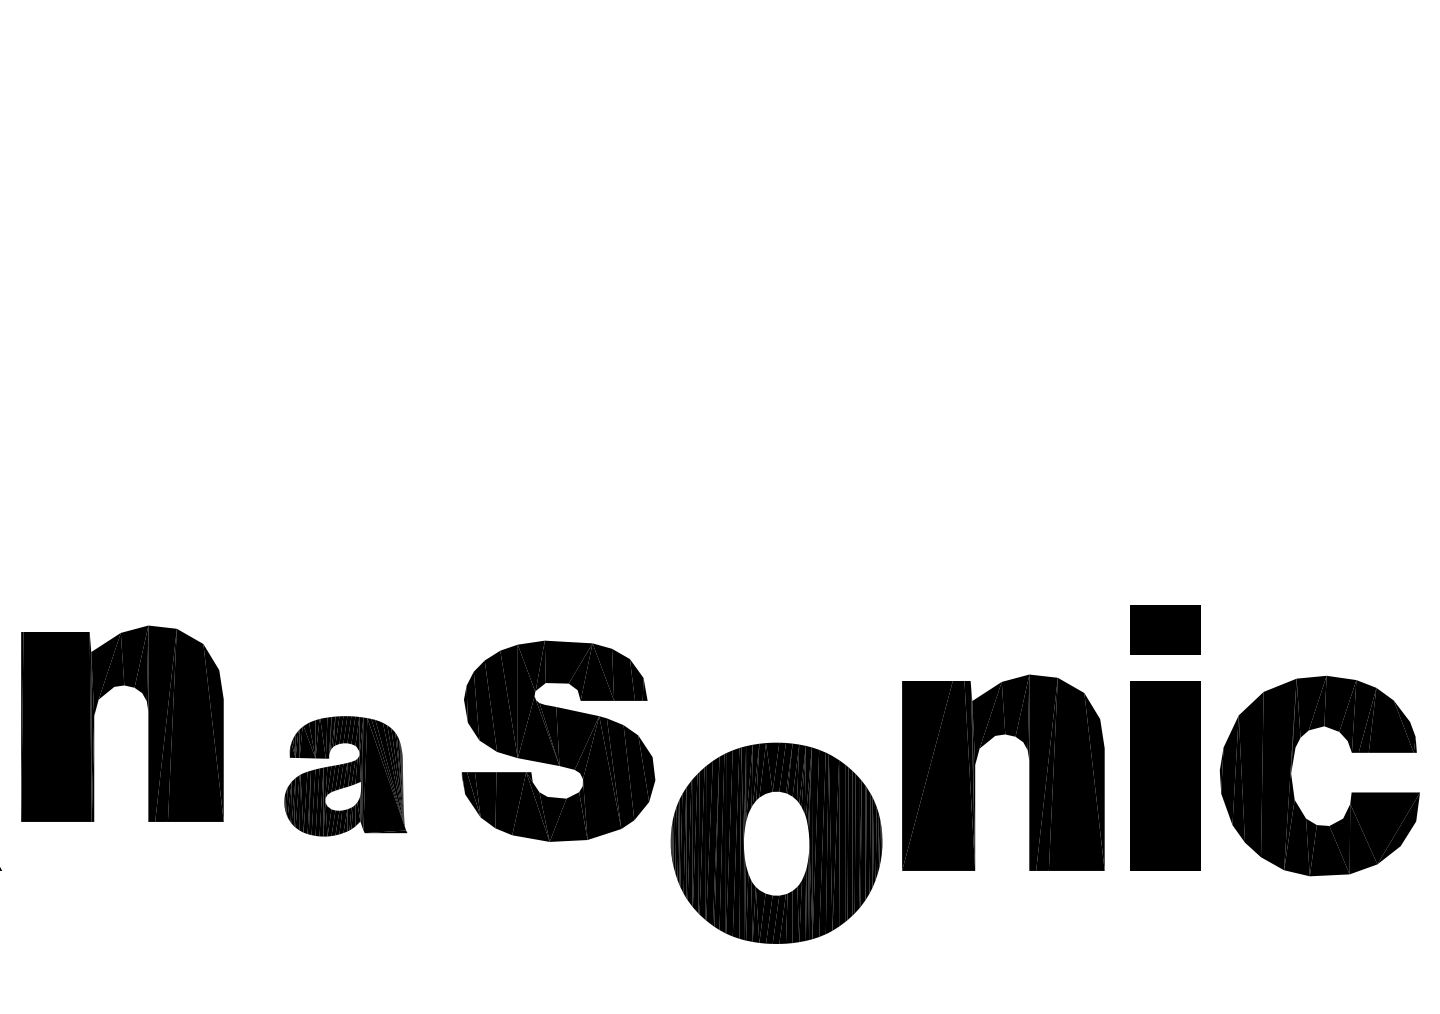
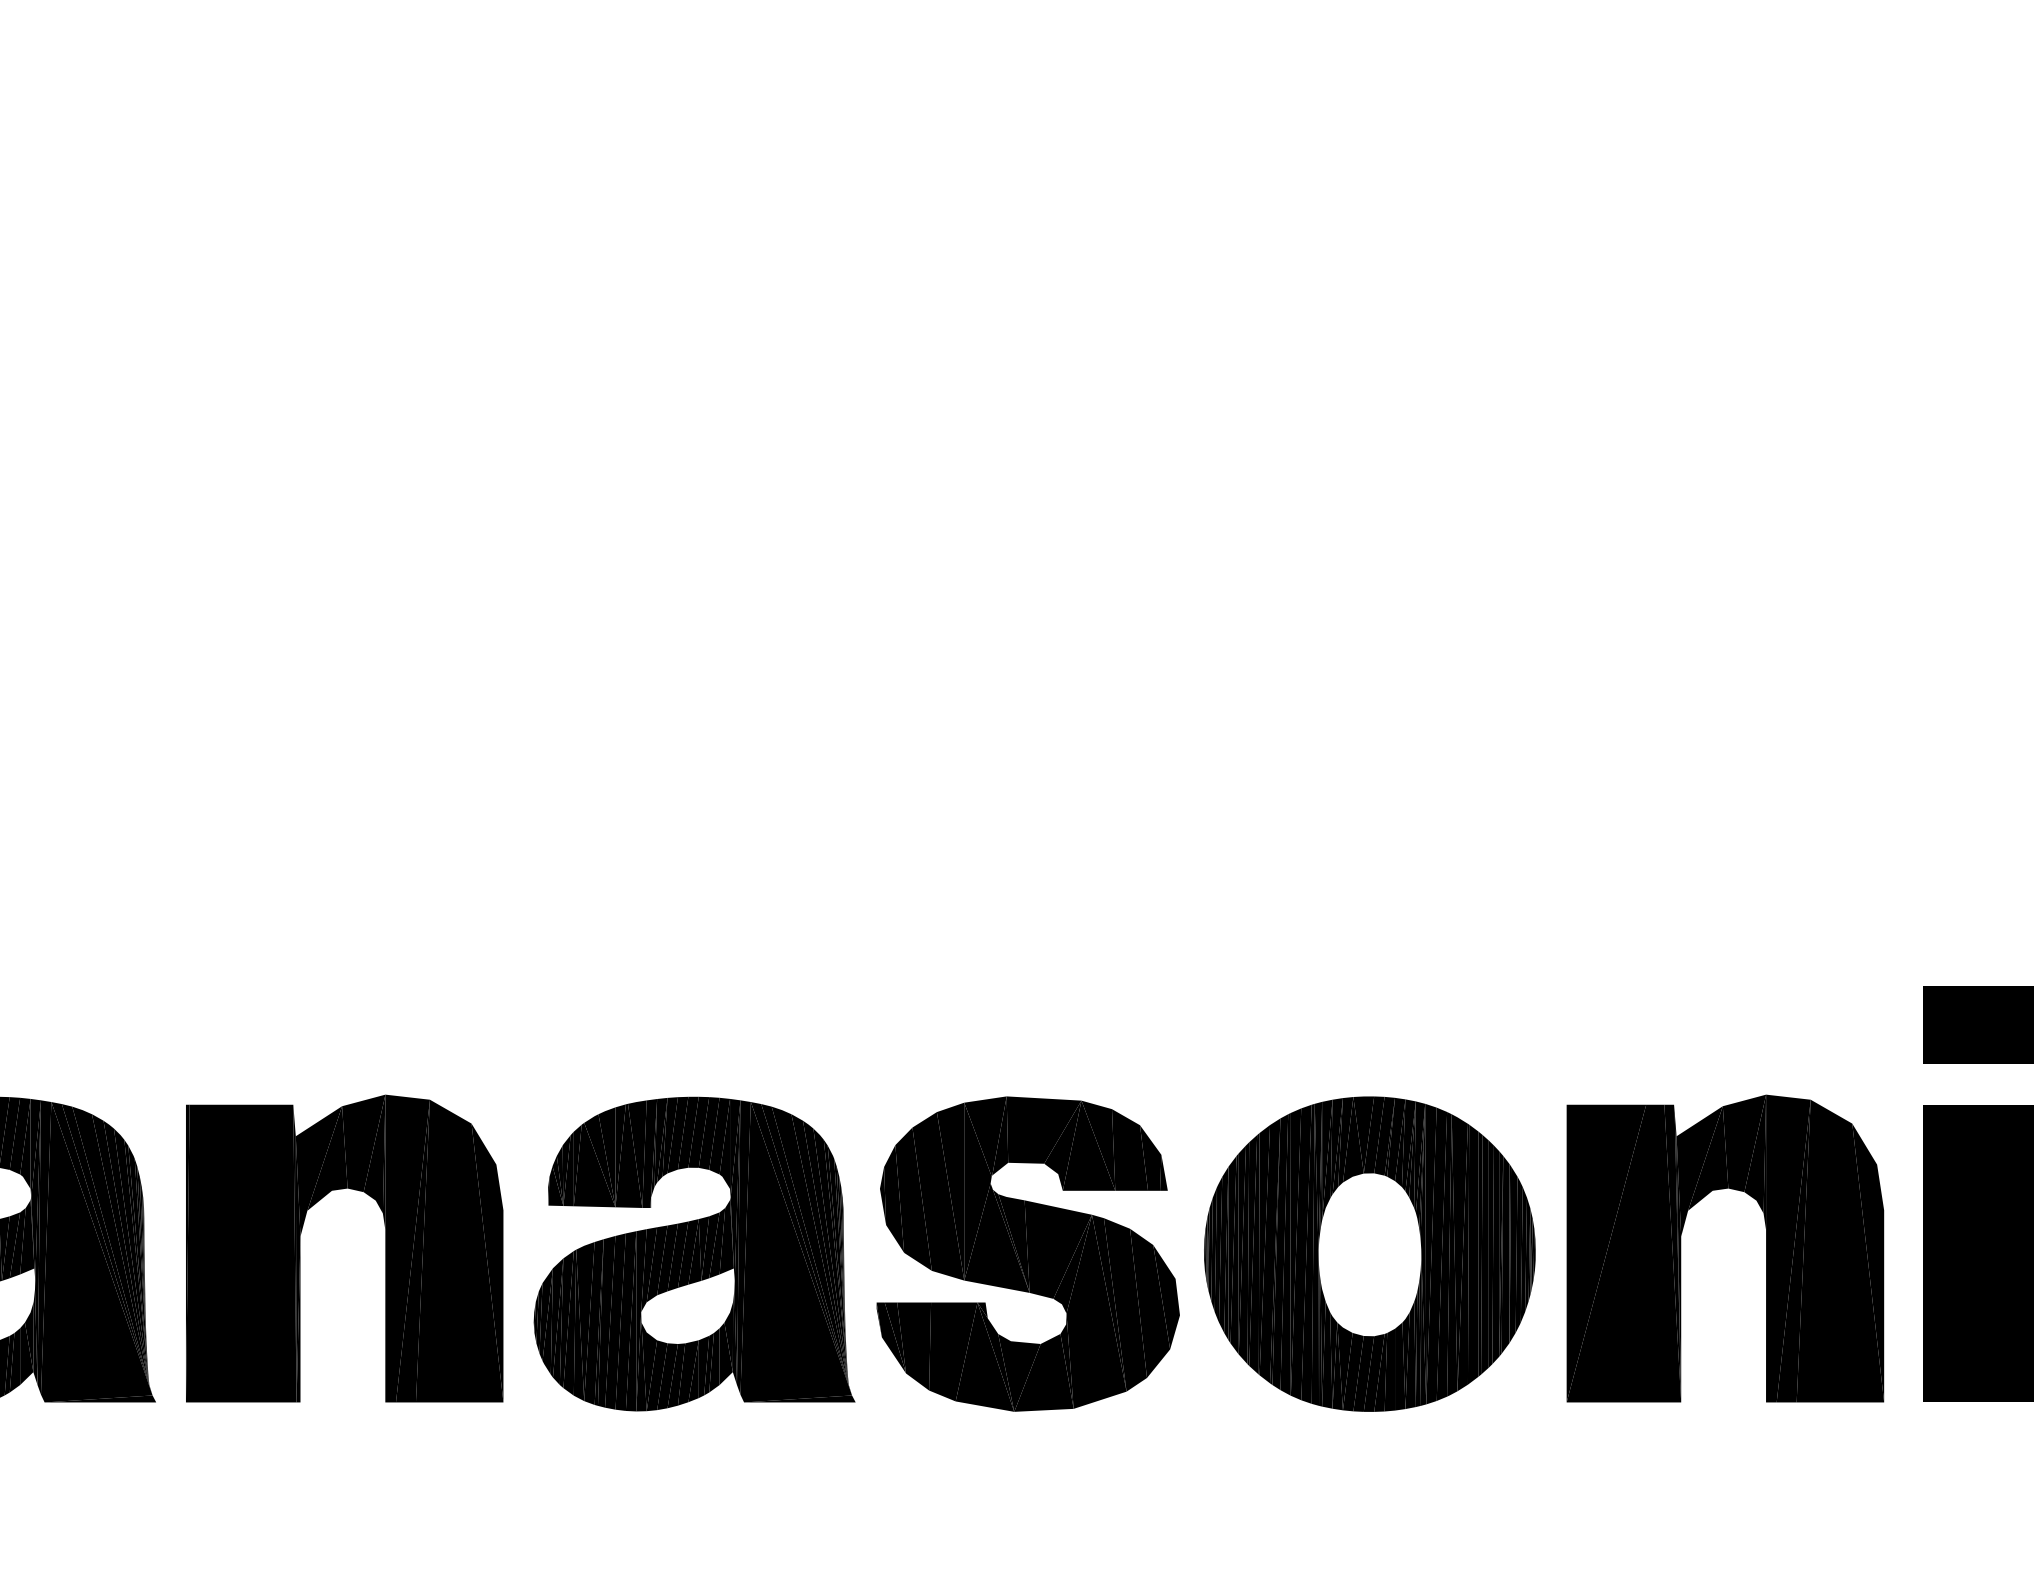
part: (148, 723) -> (385, 1248), moved
part: (558, 740) -> (1028, 1252), moved
part: (345, 776) -> (694, 1254), size x1.67
part: (776, 842) -> (1369, 1252), moved

